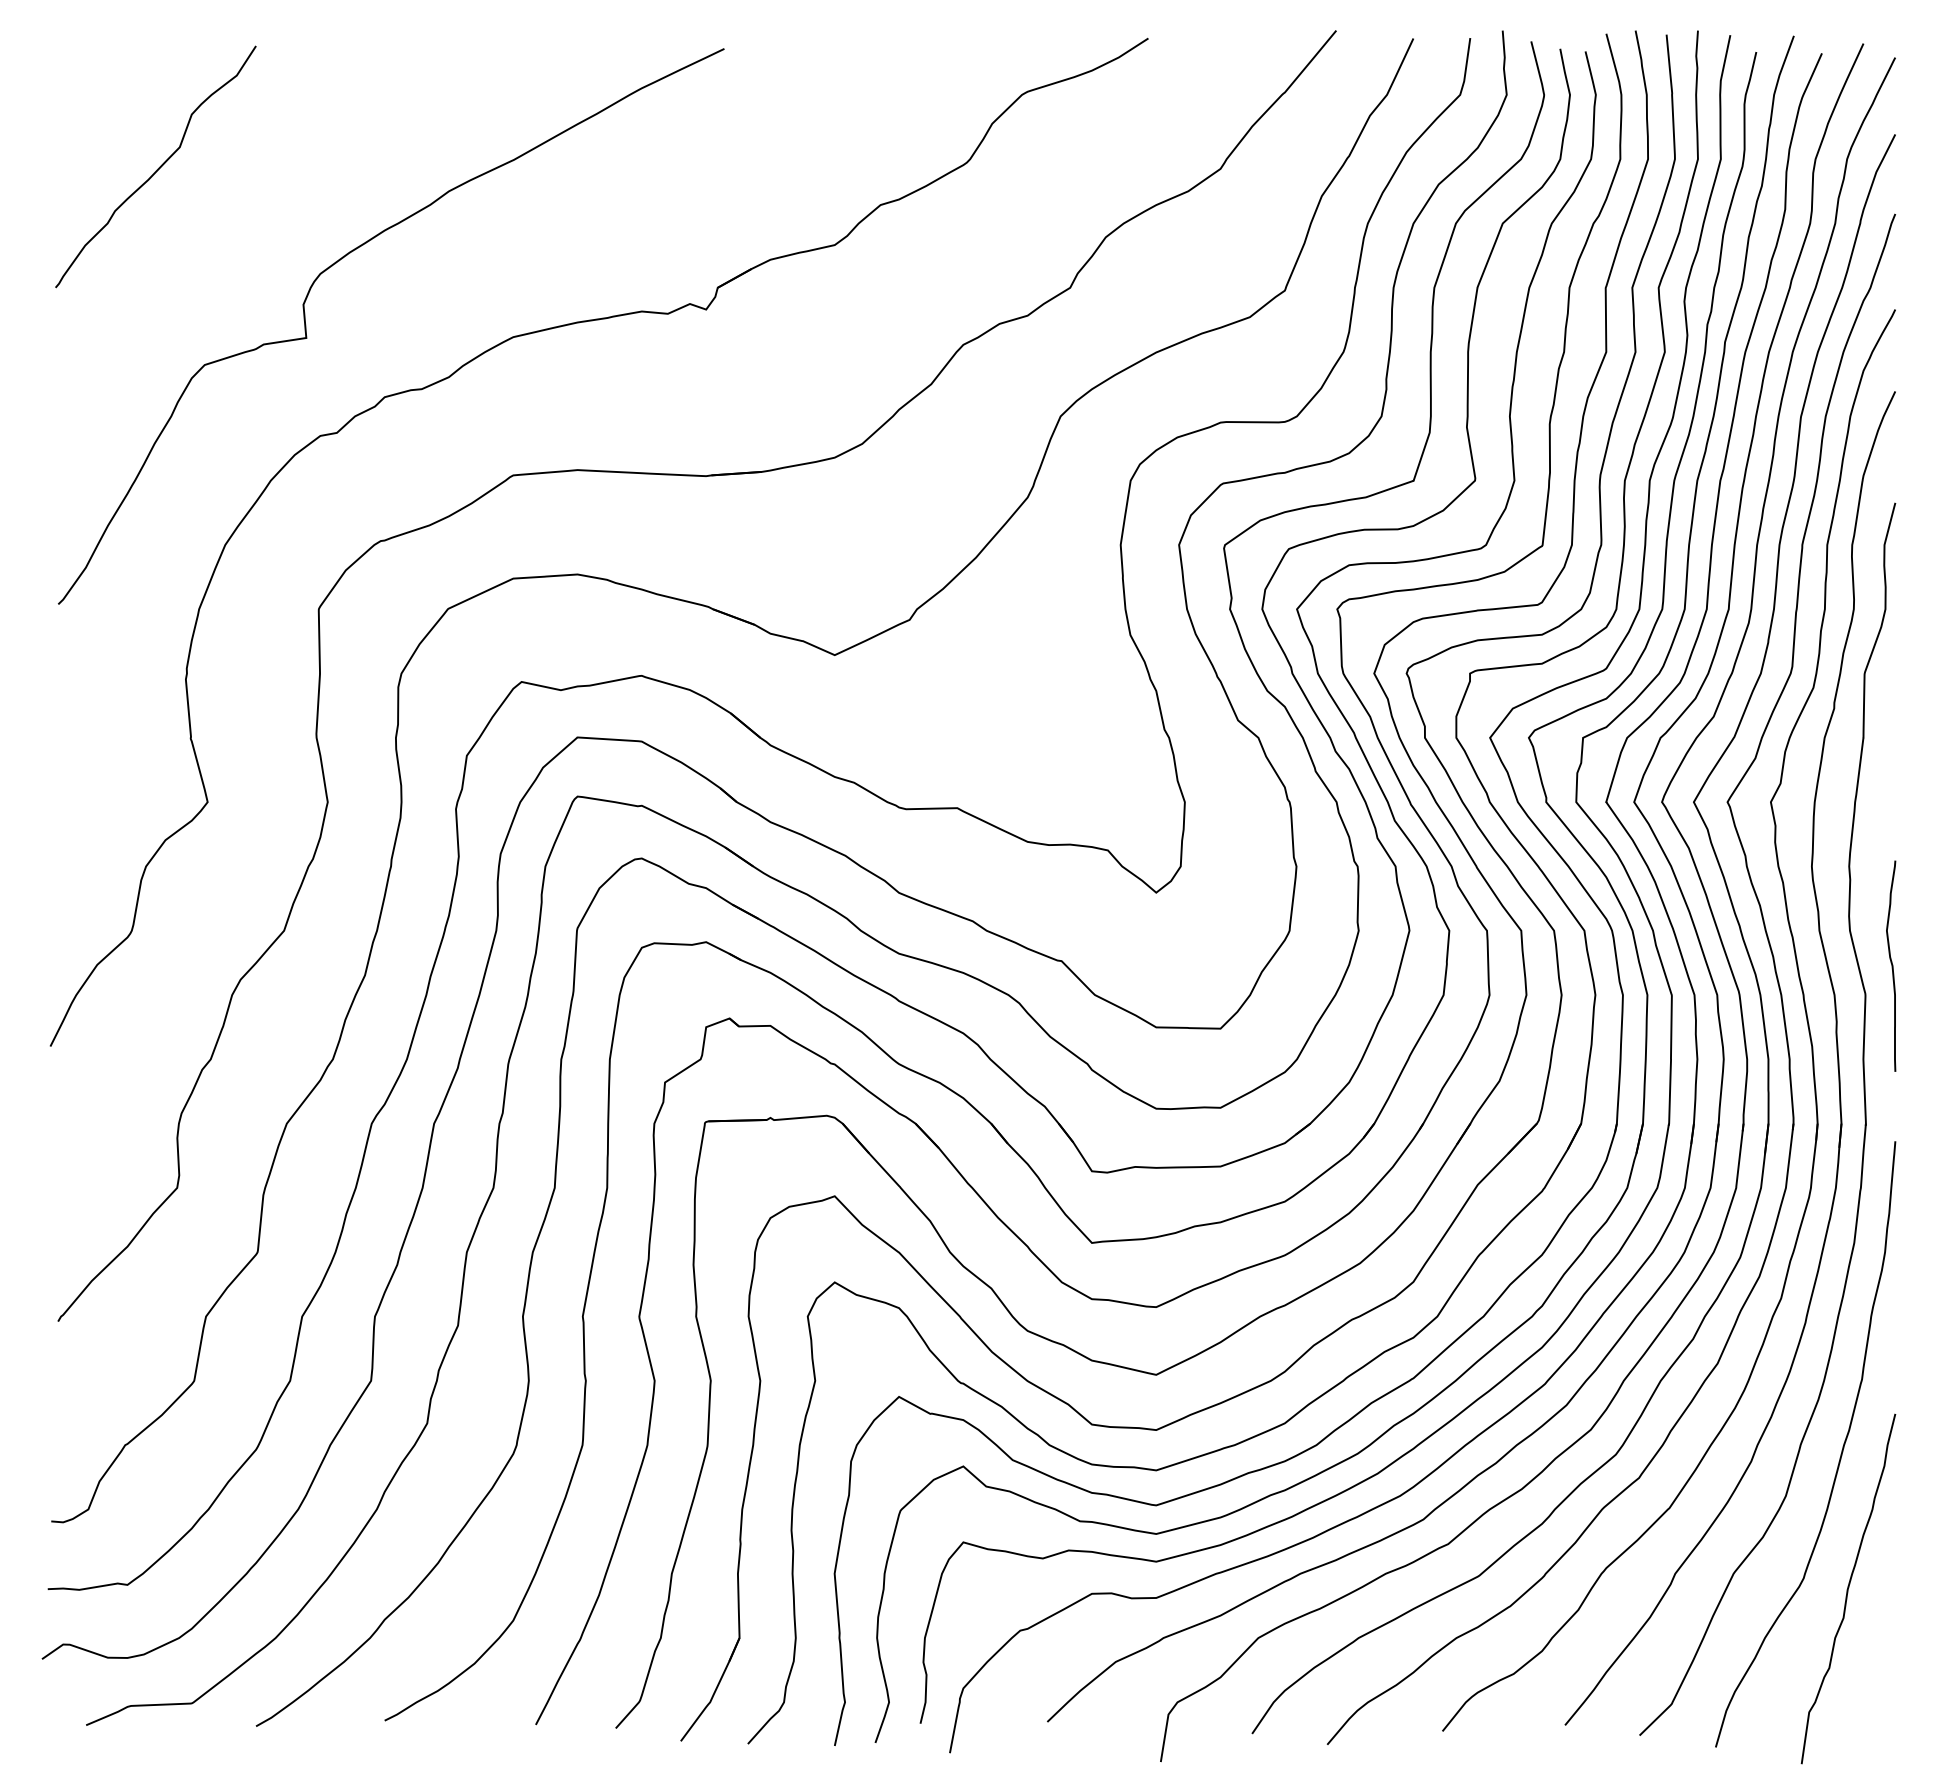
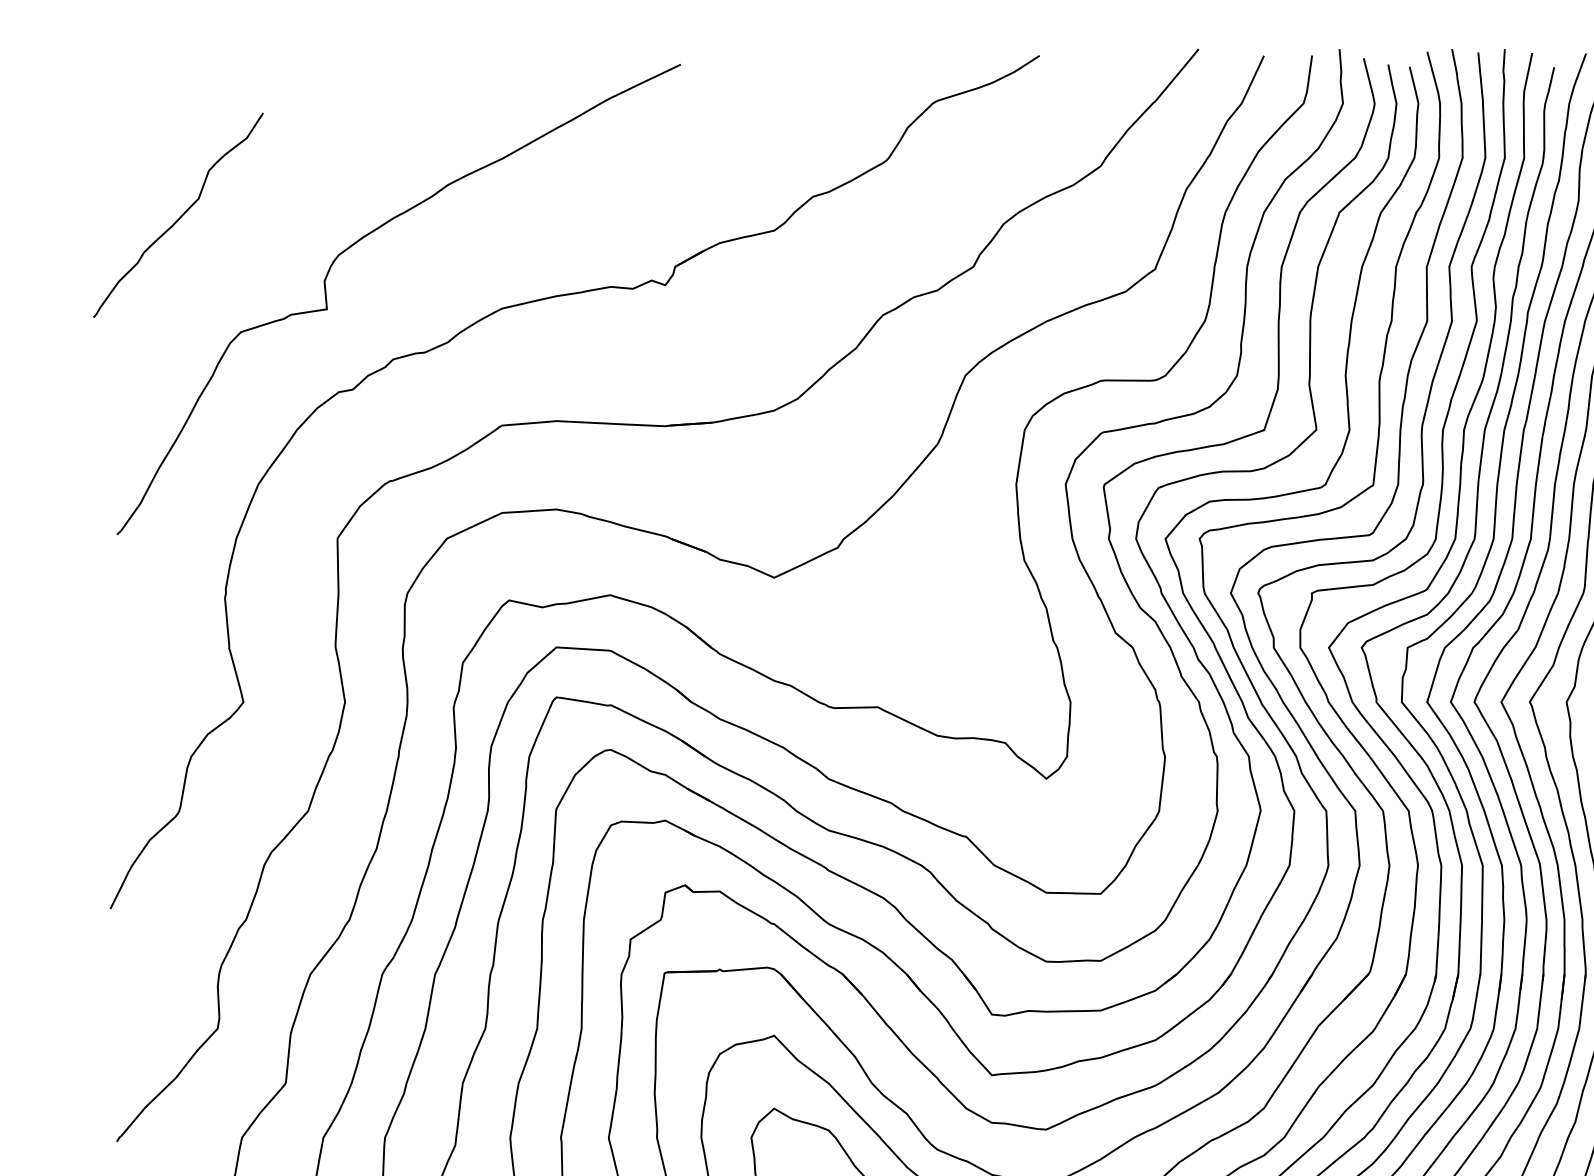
curve: (157, 168) -> (179, 216), moved

